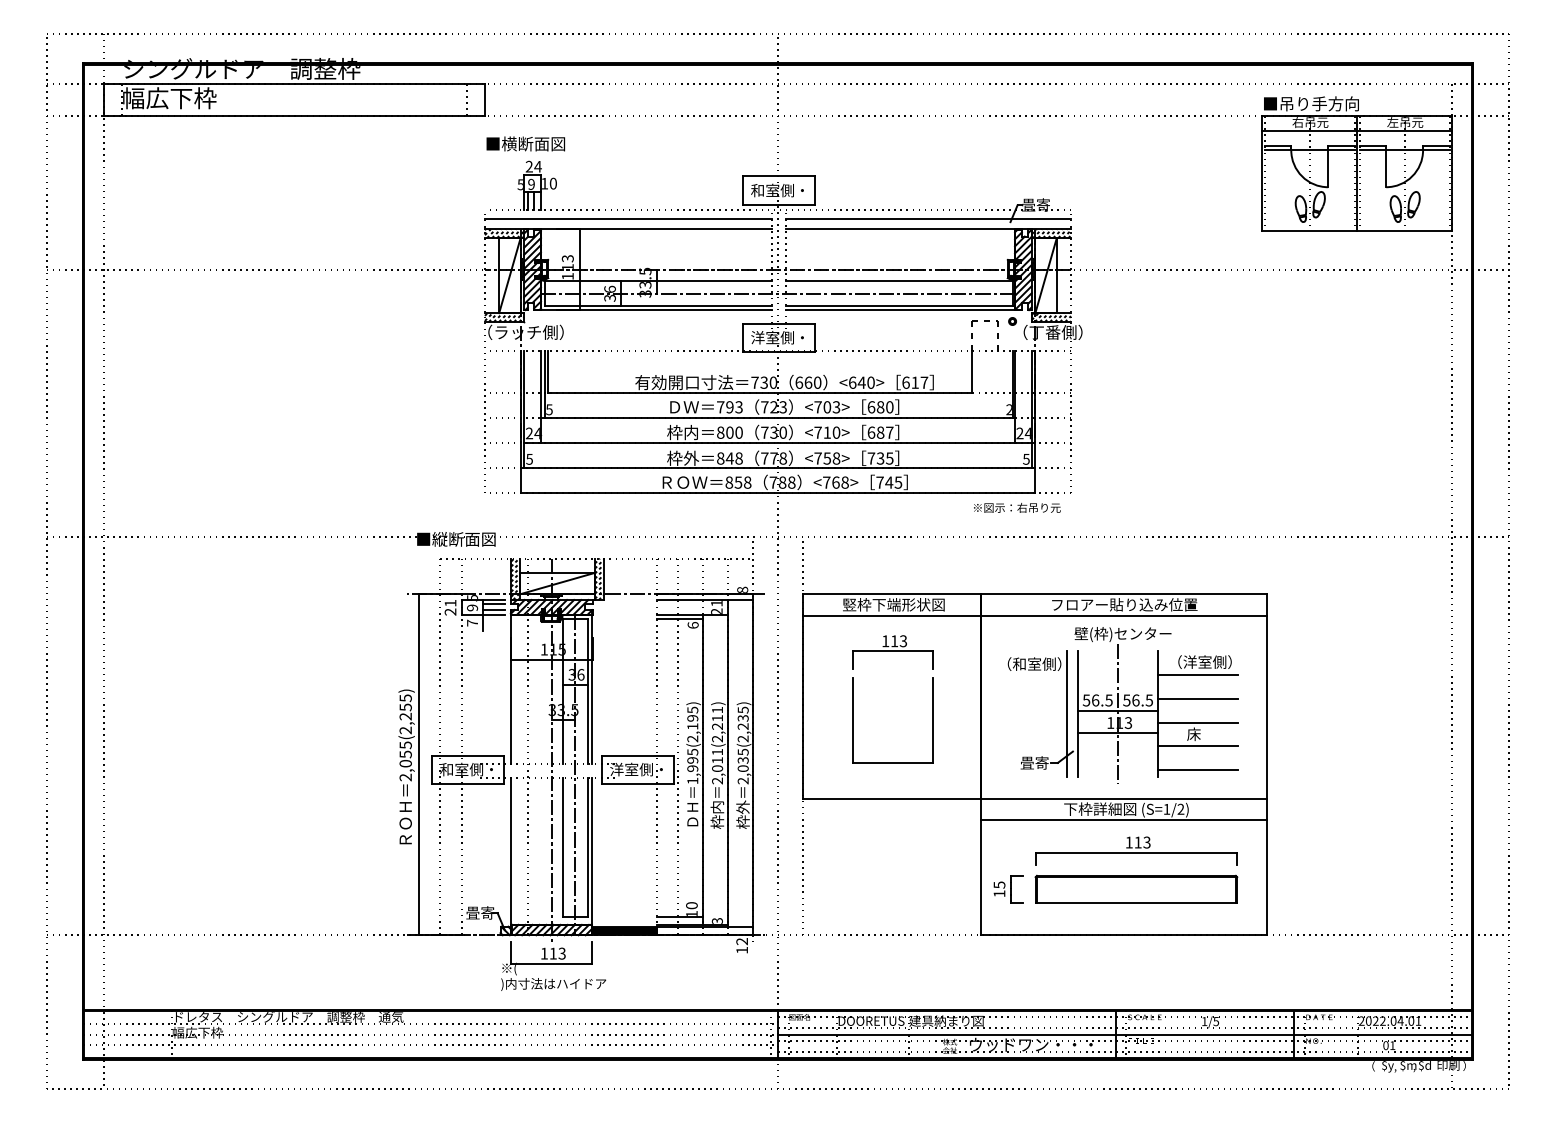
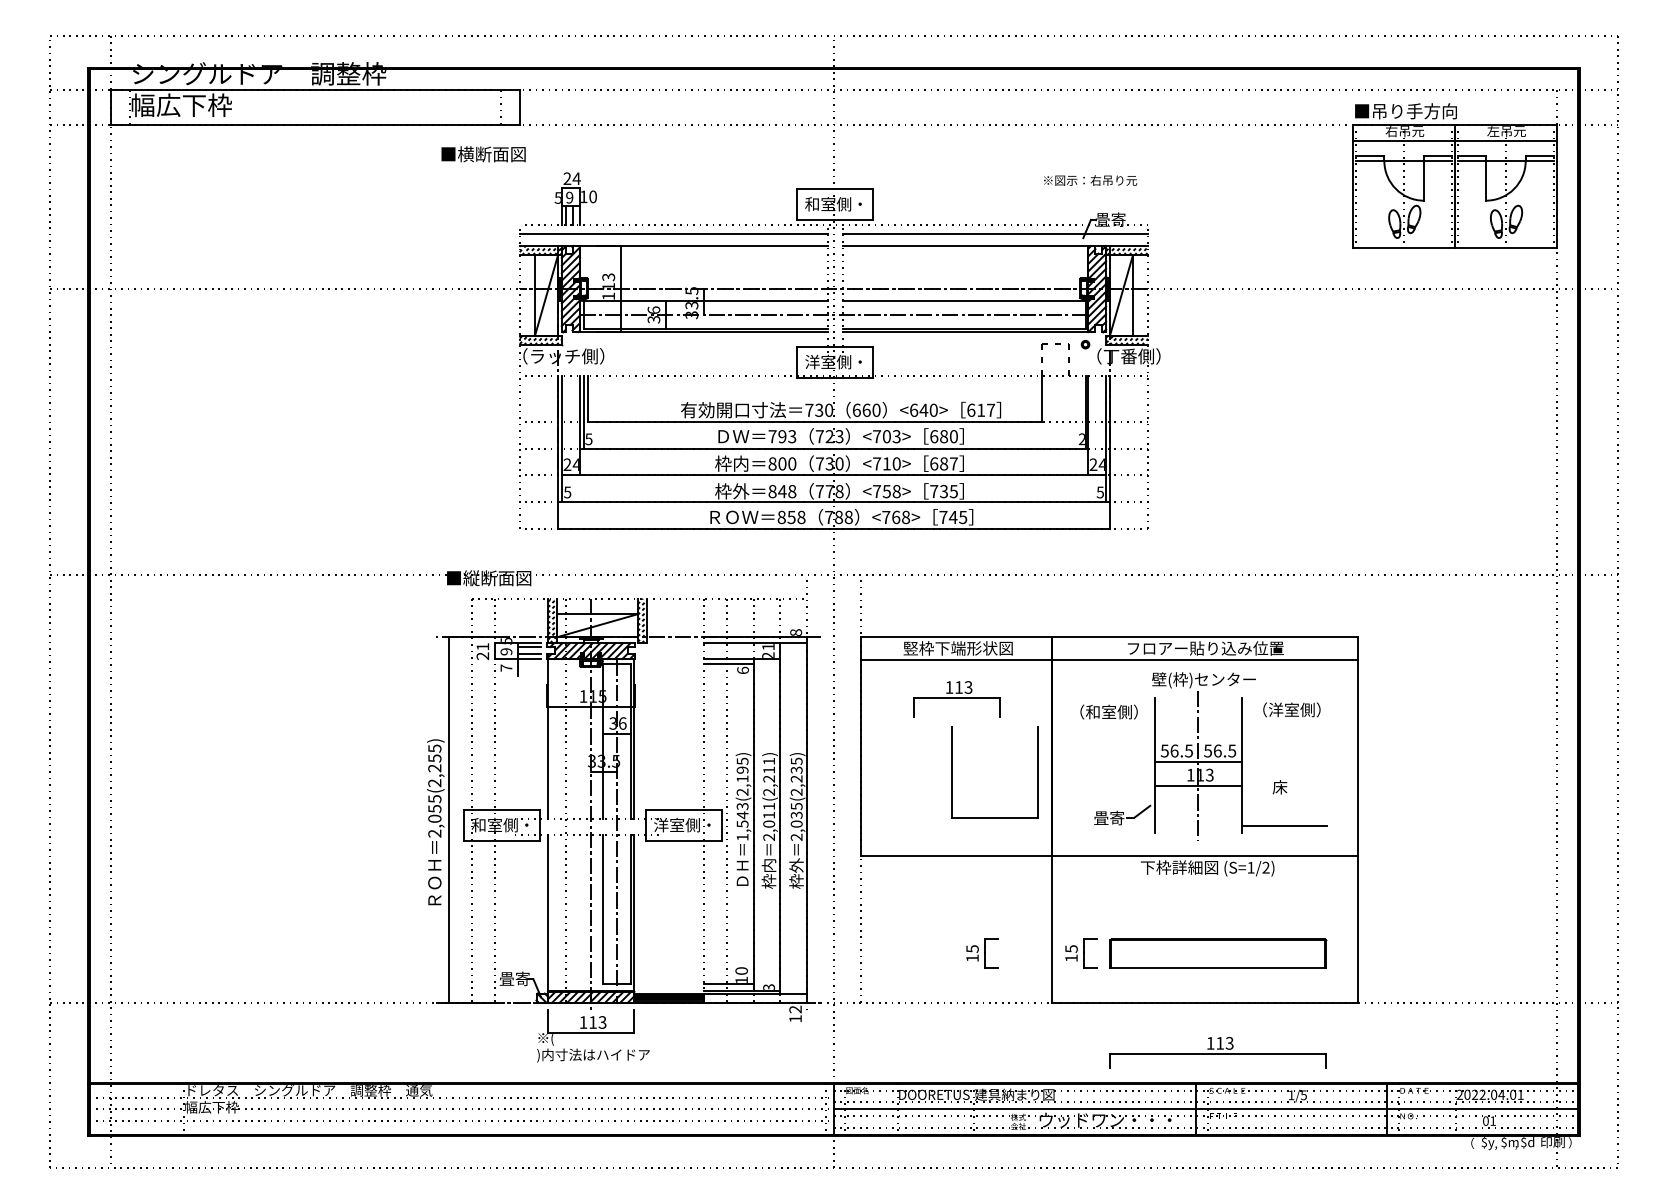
text: (525, 144) -> (483, 154), moved
text: (1017, 507) -> (1090, 180), moved
line: (1198, 674) -> (1284, 723), removed
line: (1198, 699) -> (1284, 749), removed
line: (1066, 713) -> (1143, 765), removed
part: (853, 720) -> (952, 772), moved
line: (1198, 722) -> (1284, 774), removed
line: (1198, 746) -> (1284, 800), removed
text: (692, 760) -> (742, 815), 1,995(2,195) -> 1,543(2,195)
line: (1123, 820) -> (1204, 879), removed
part: (1135, 851) -> (1217, 1052), moved
part: (916, 889) -> (982, 953), added

